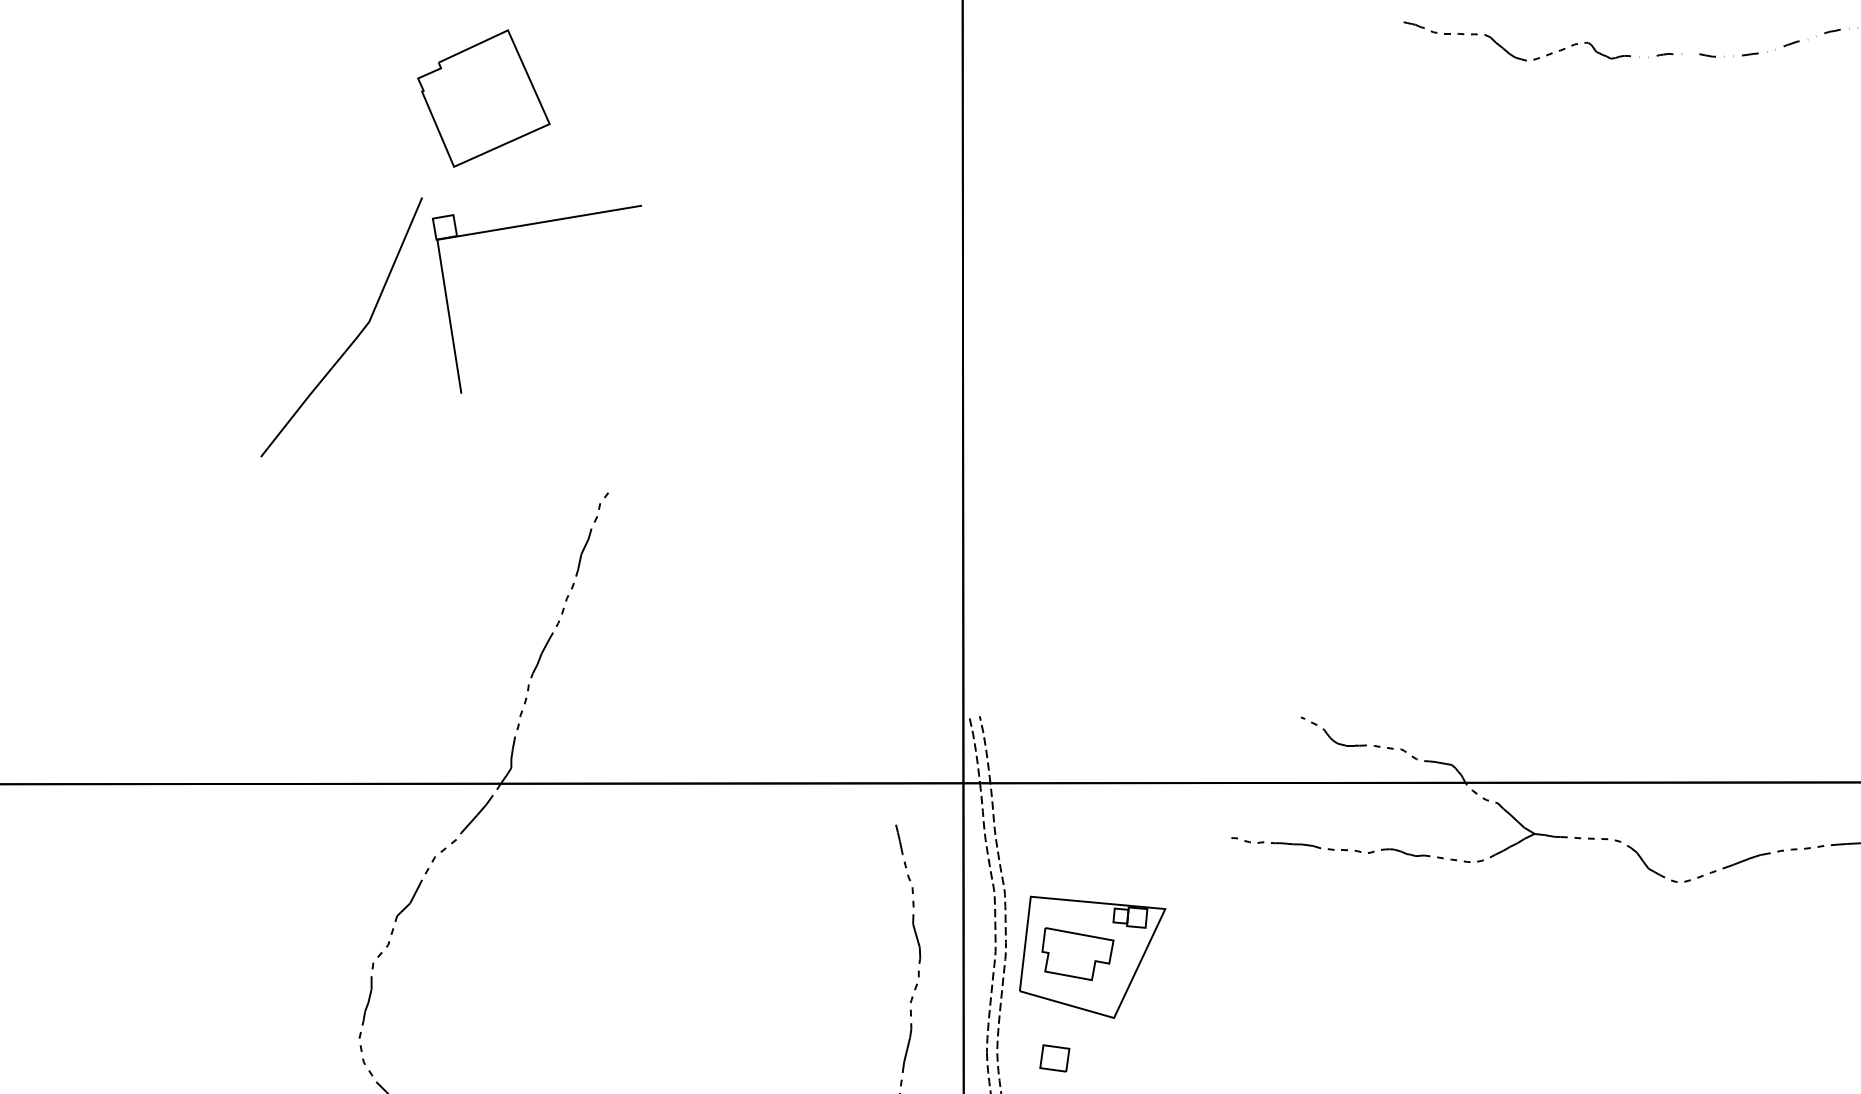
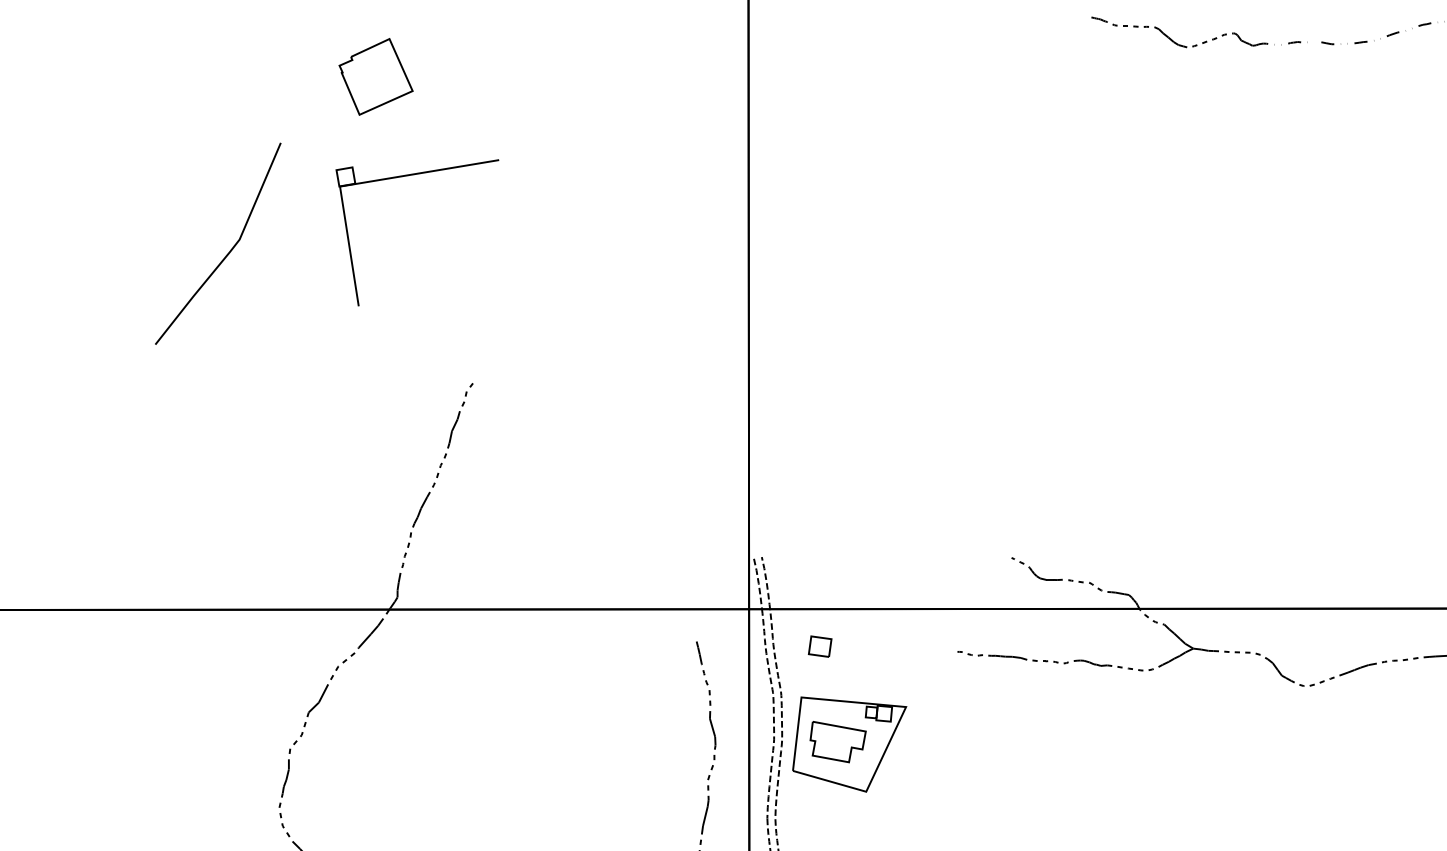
part: (483, 98) -> (375, 76), size x0.71
line: (355, 337) -> (228, 251), moved
part: (1054, 1058) -> (819, 646), moved

